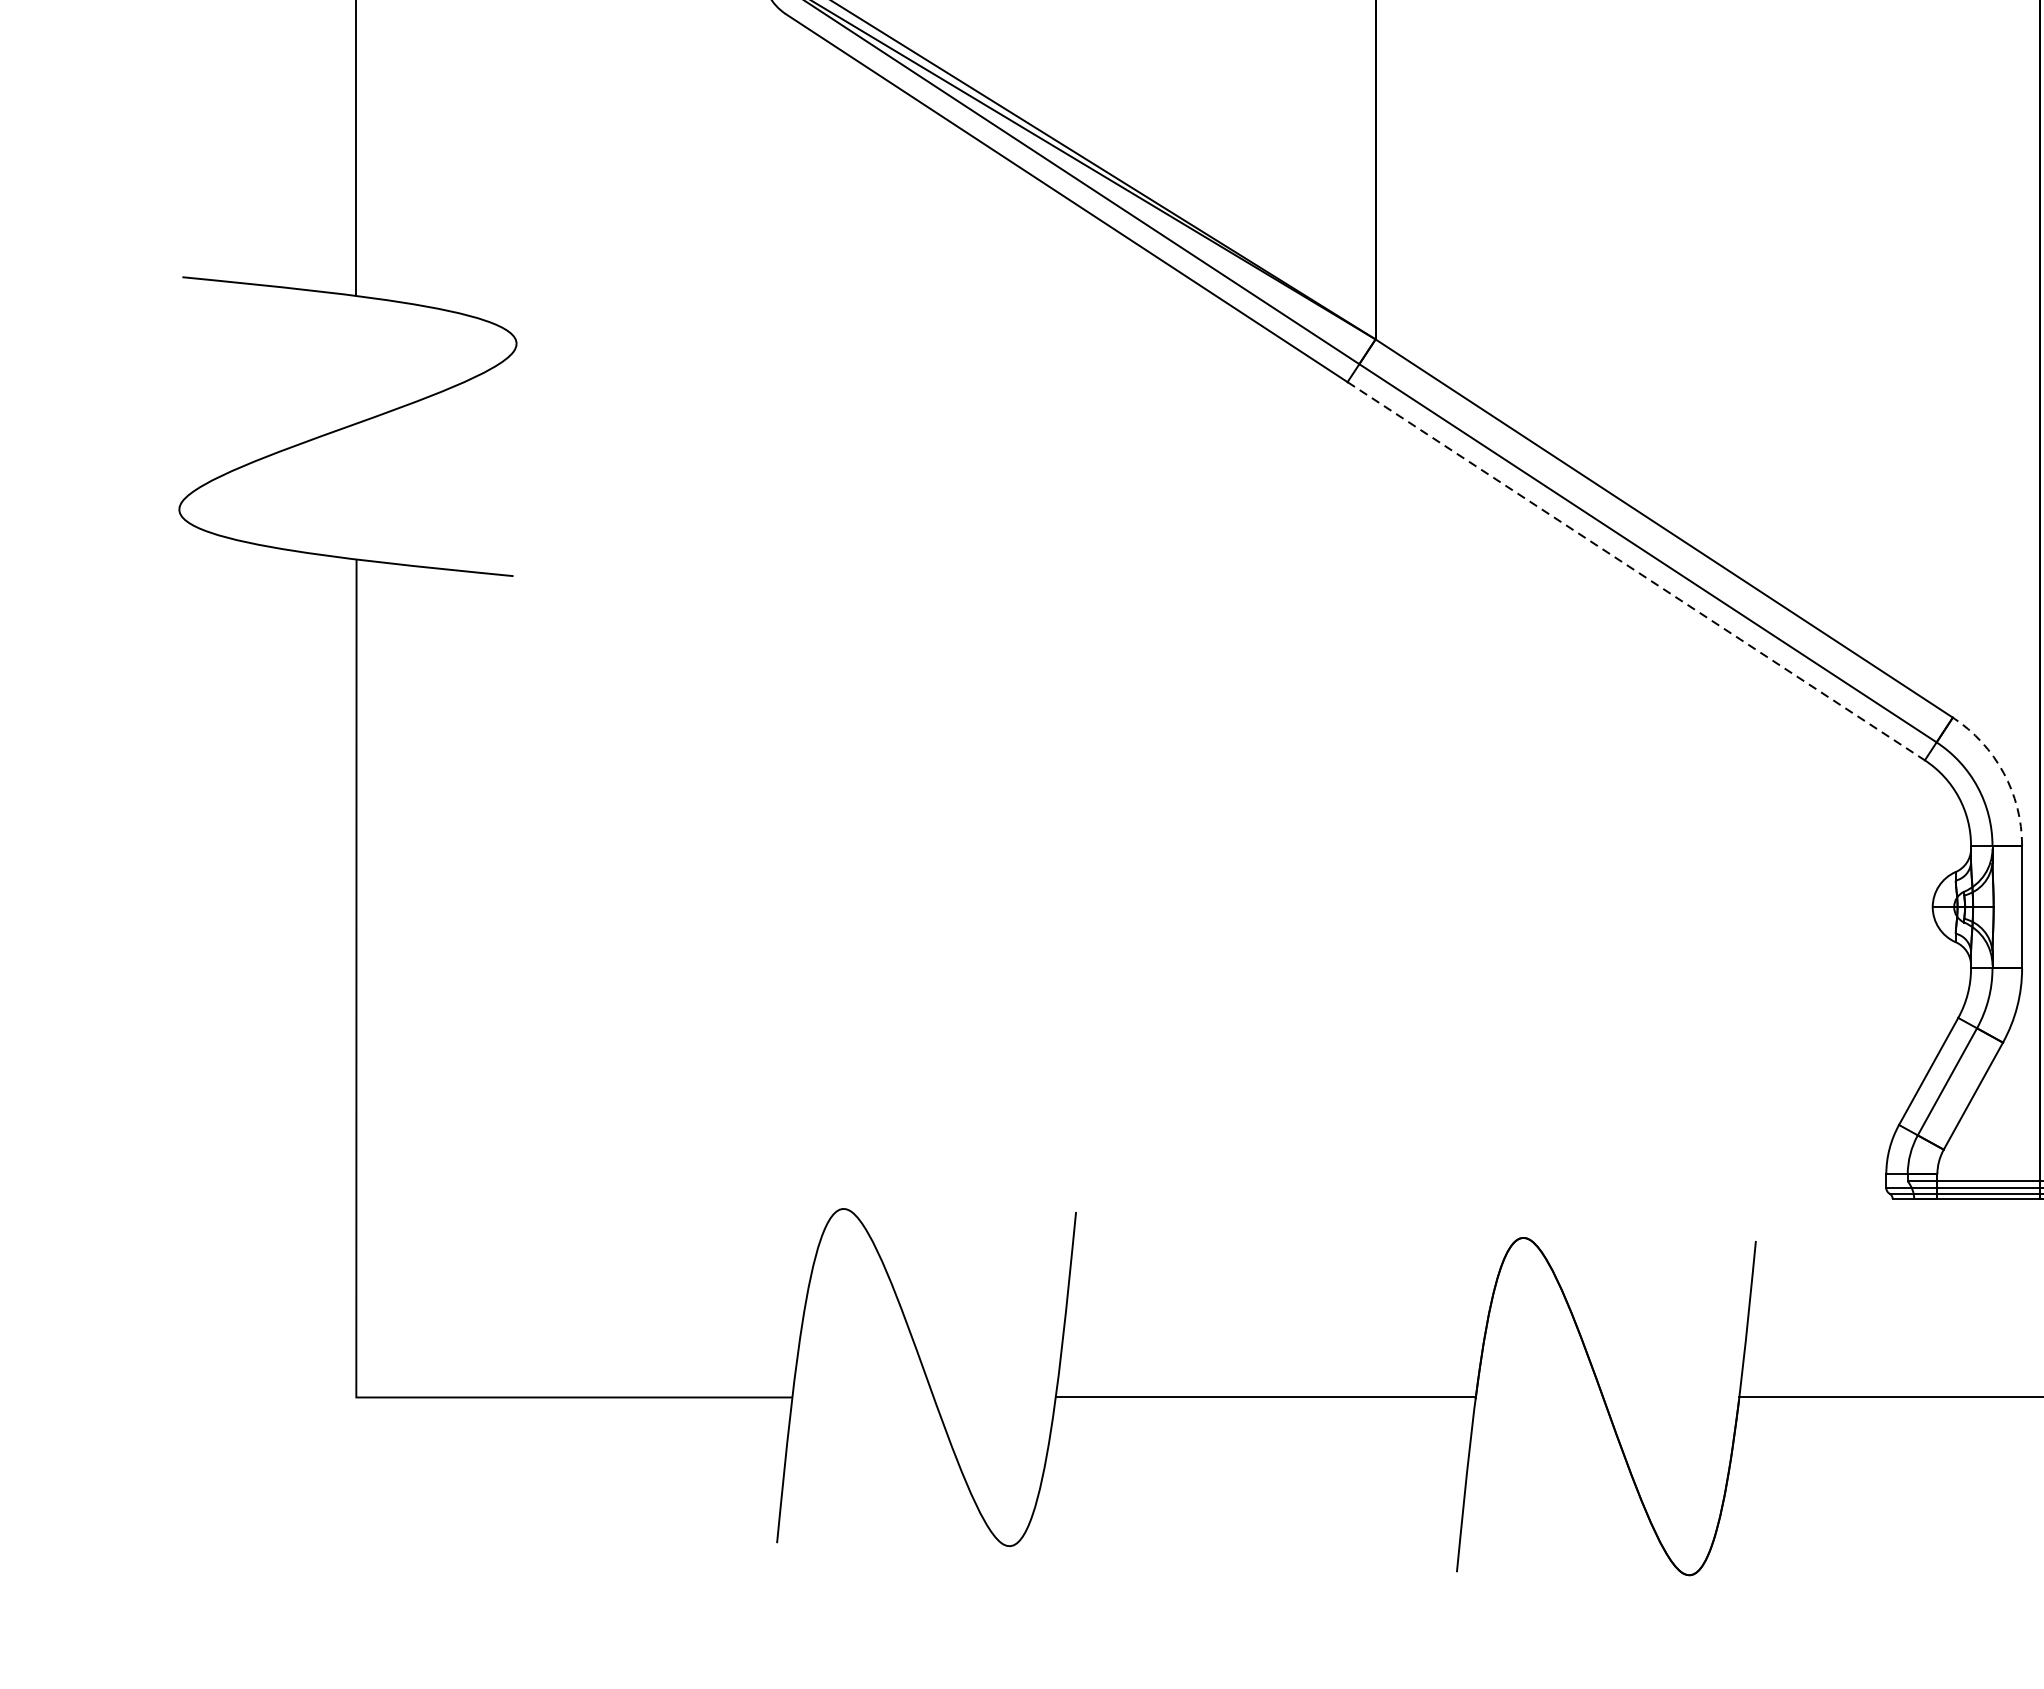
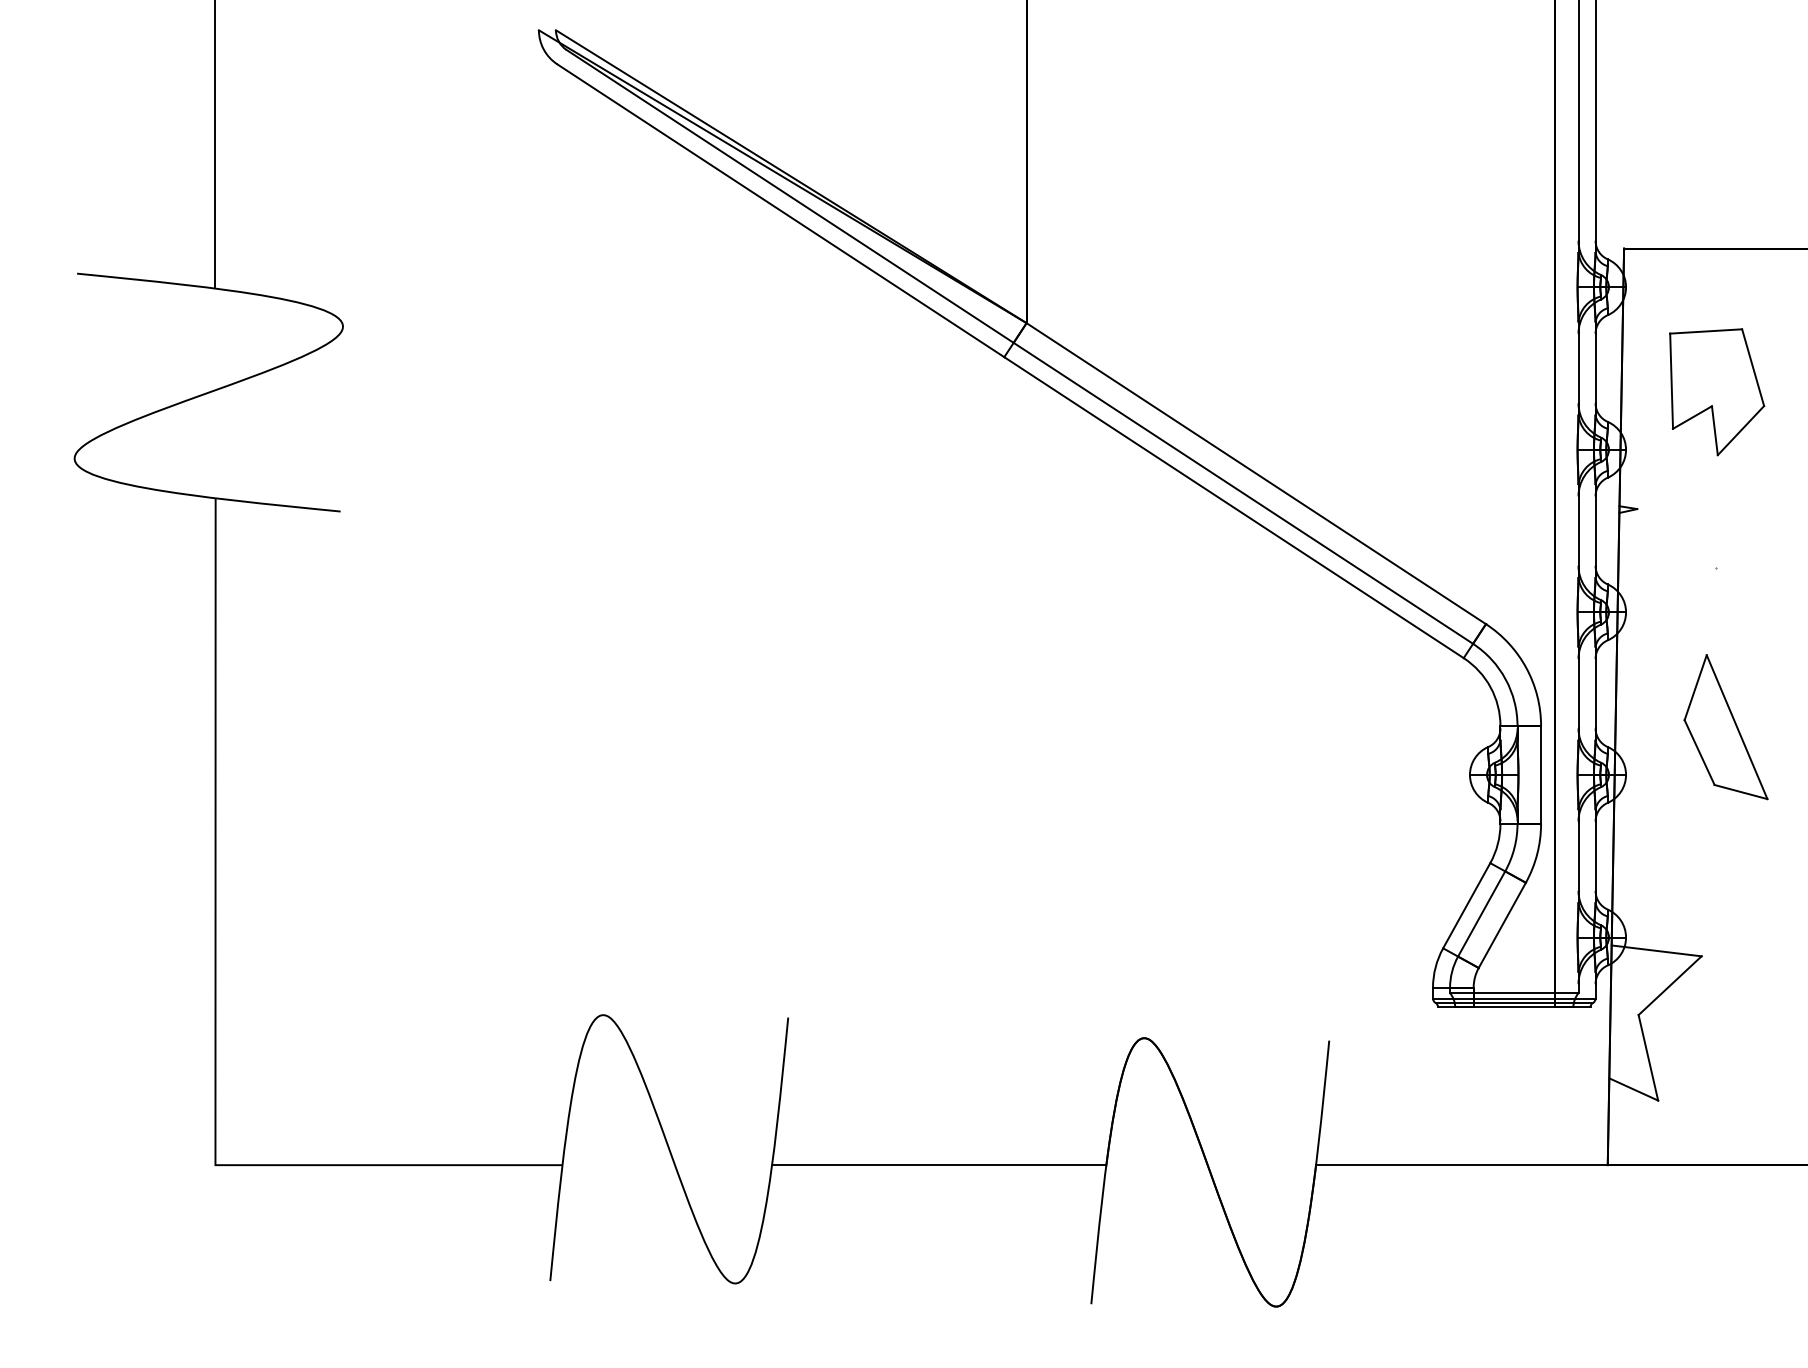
line: (1636, 571) -> (1234, 507), dashed -> solid
arc: (2003, 773) -> (1526, 668), dashed -> solid

